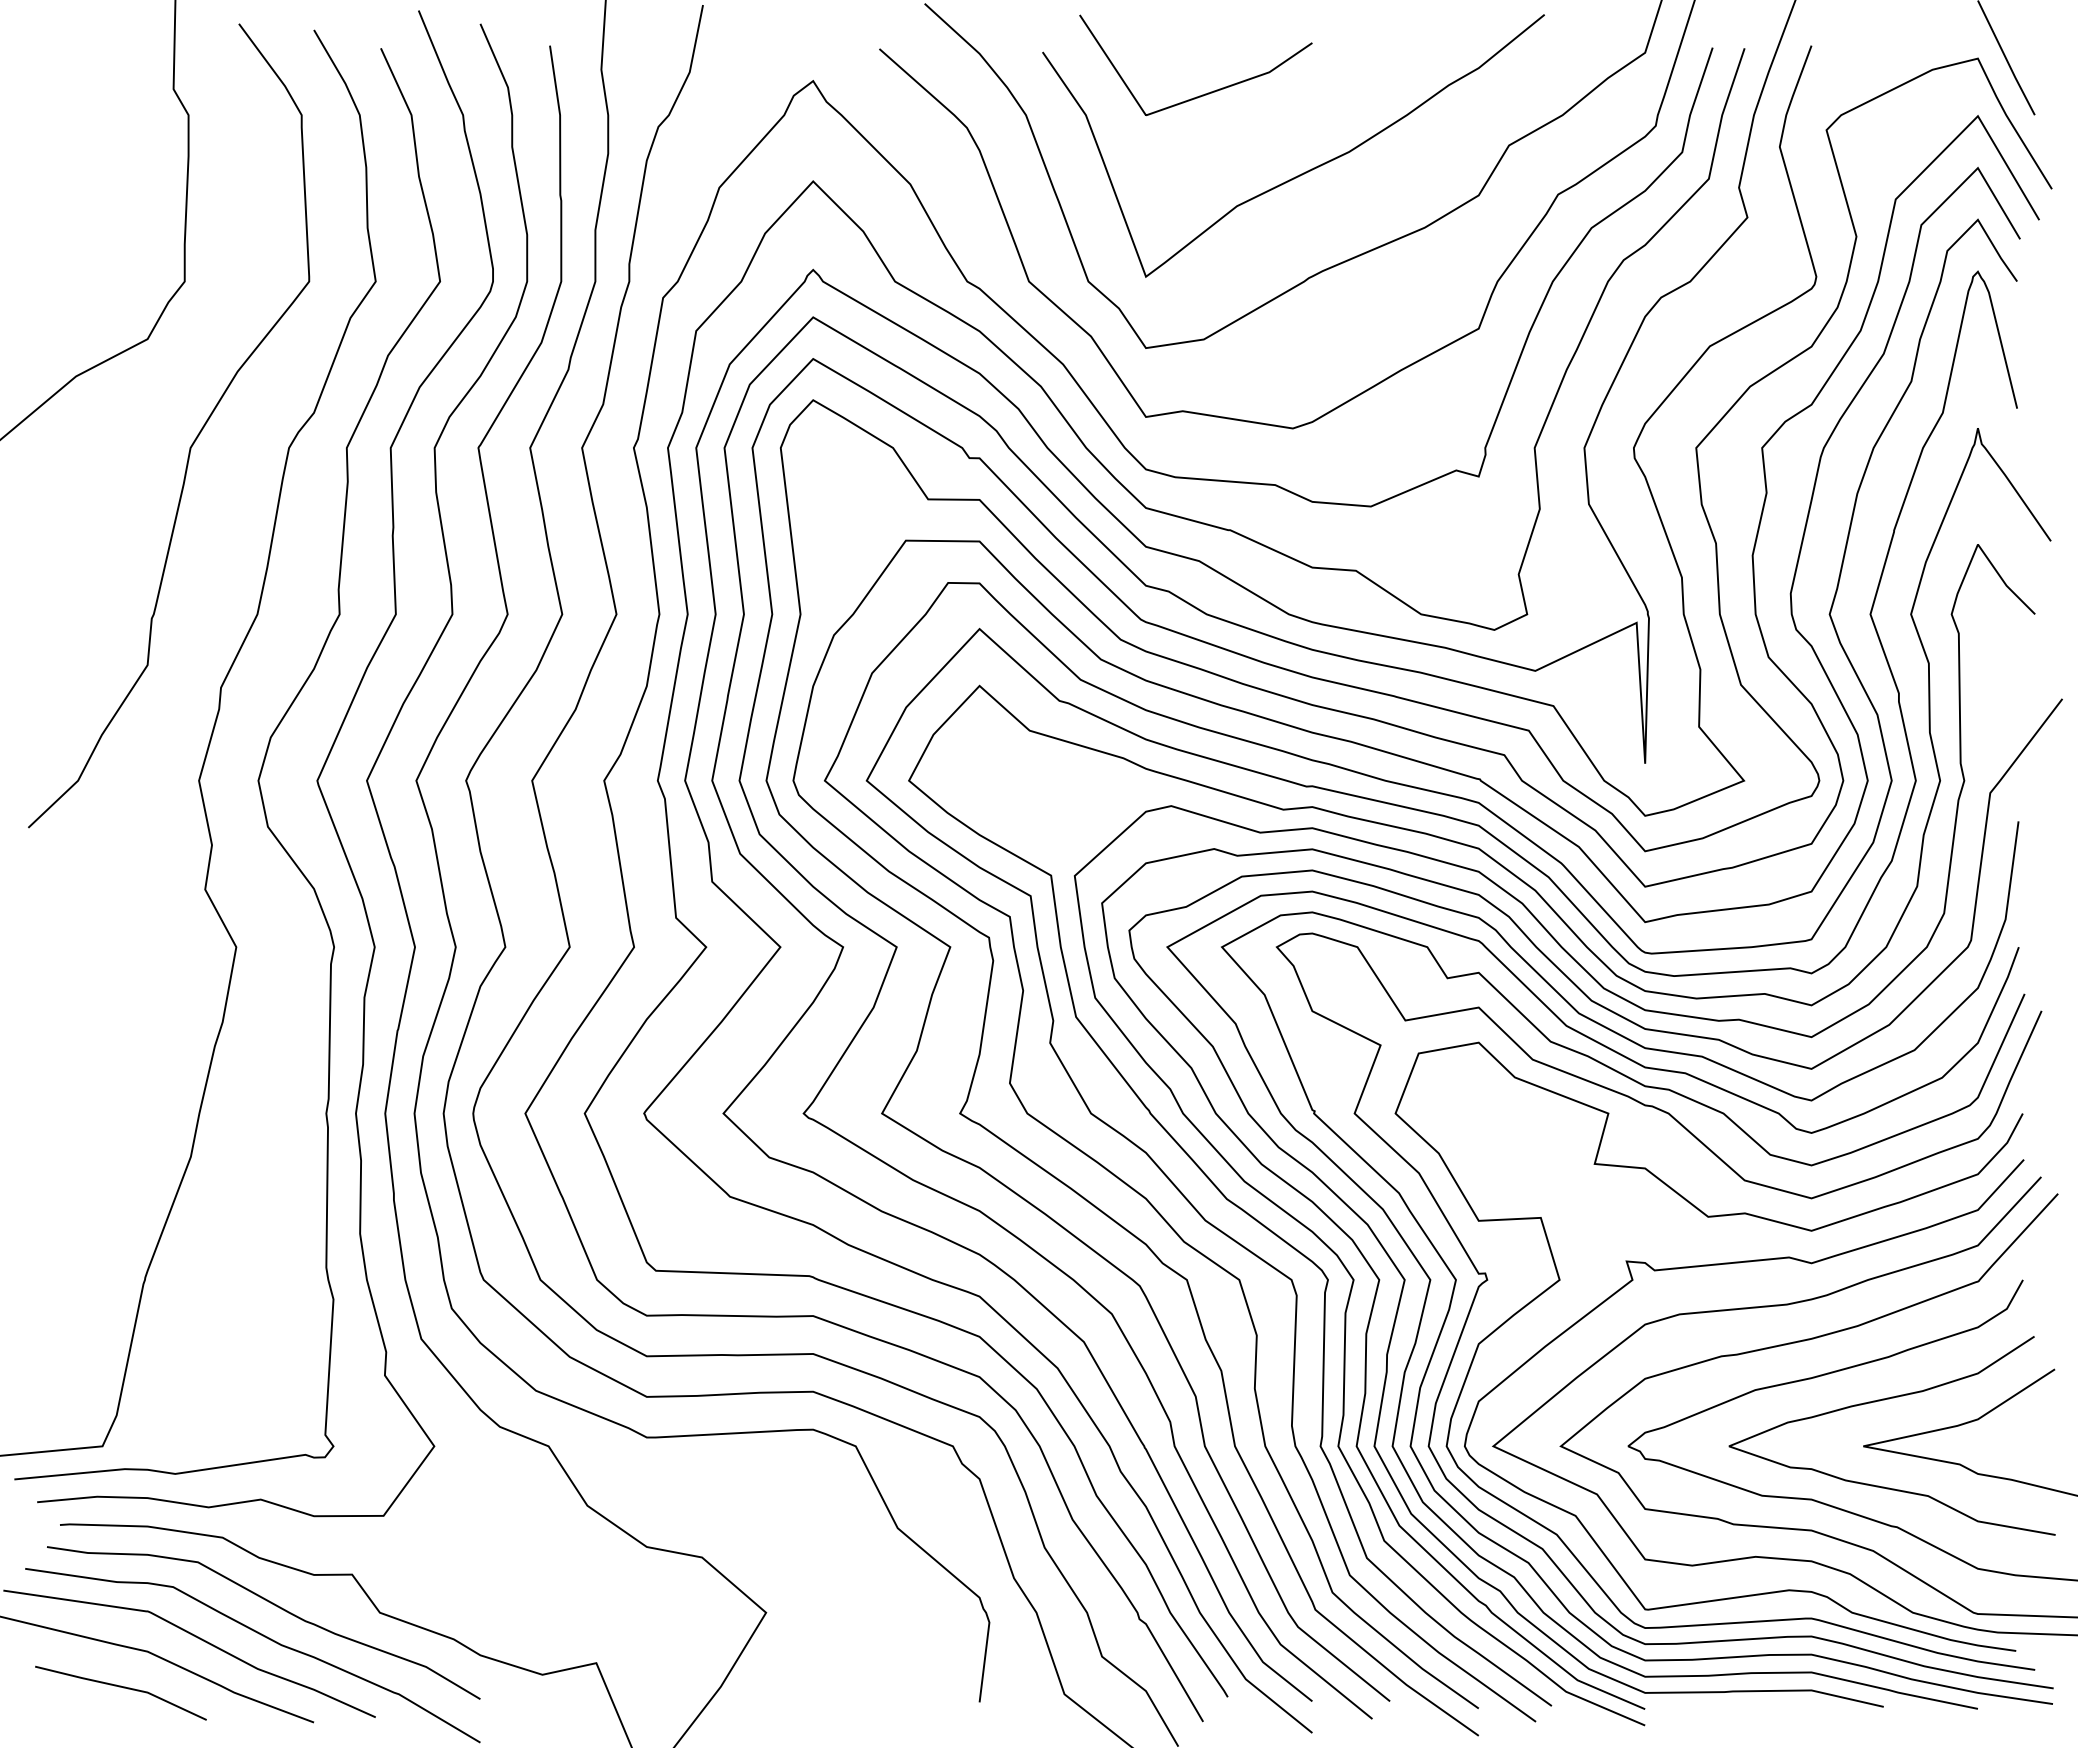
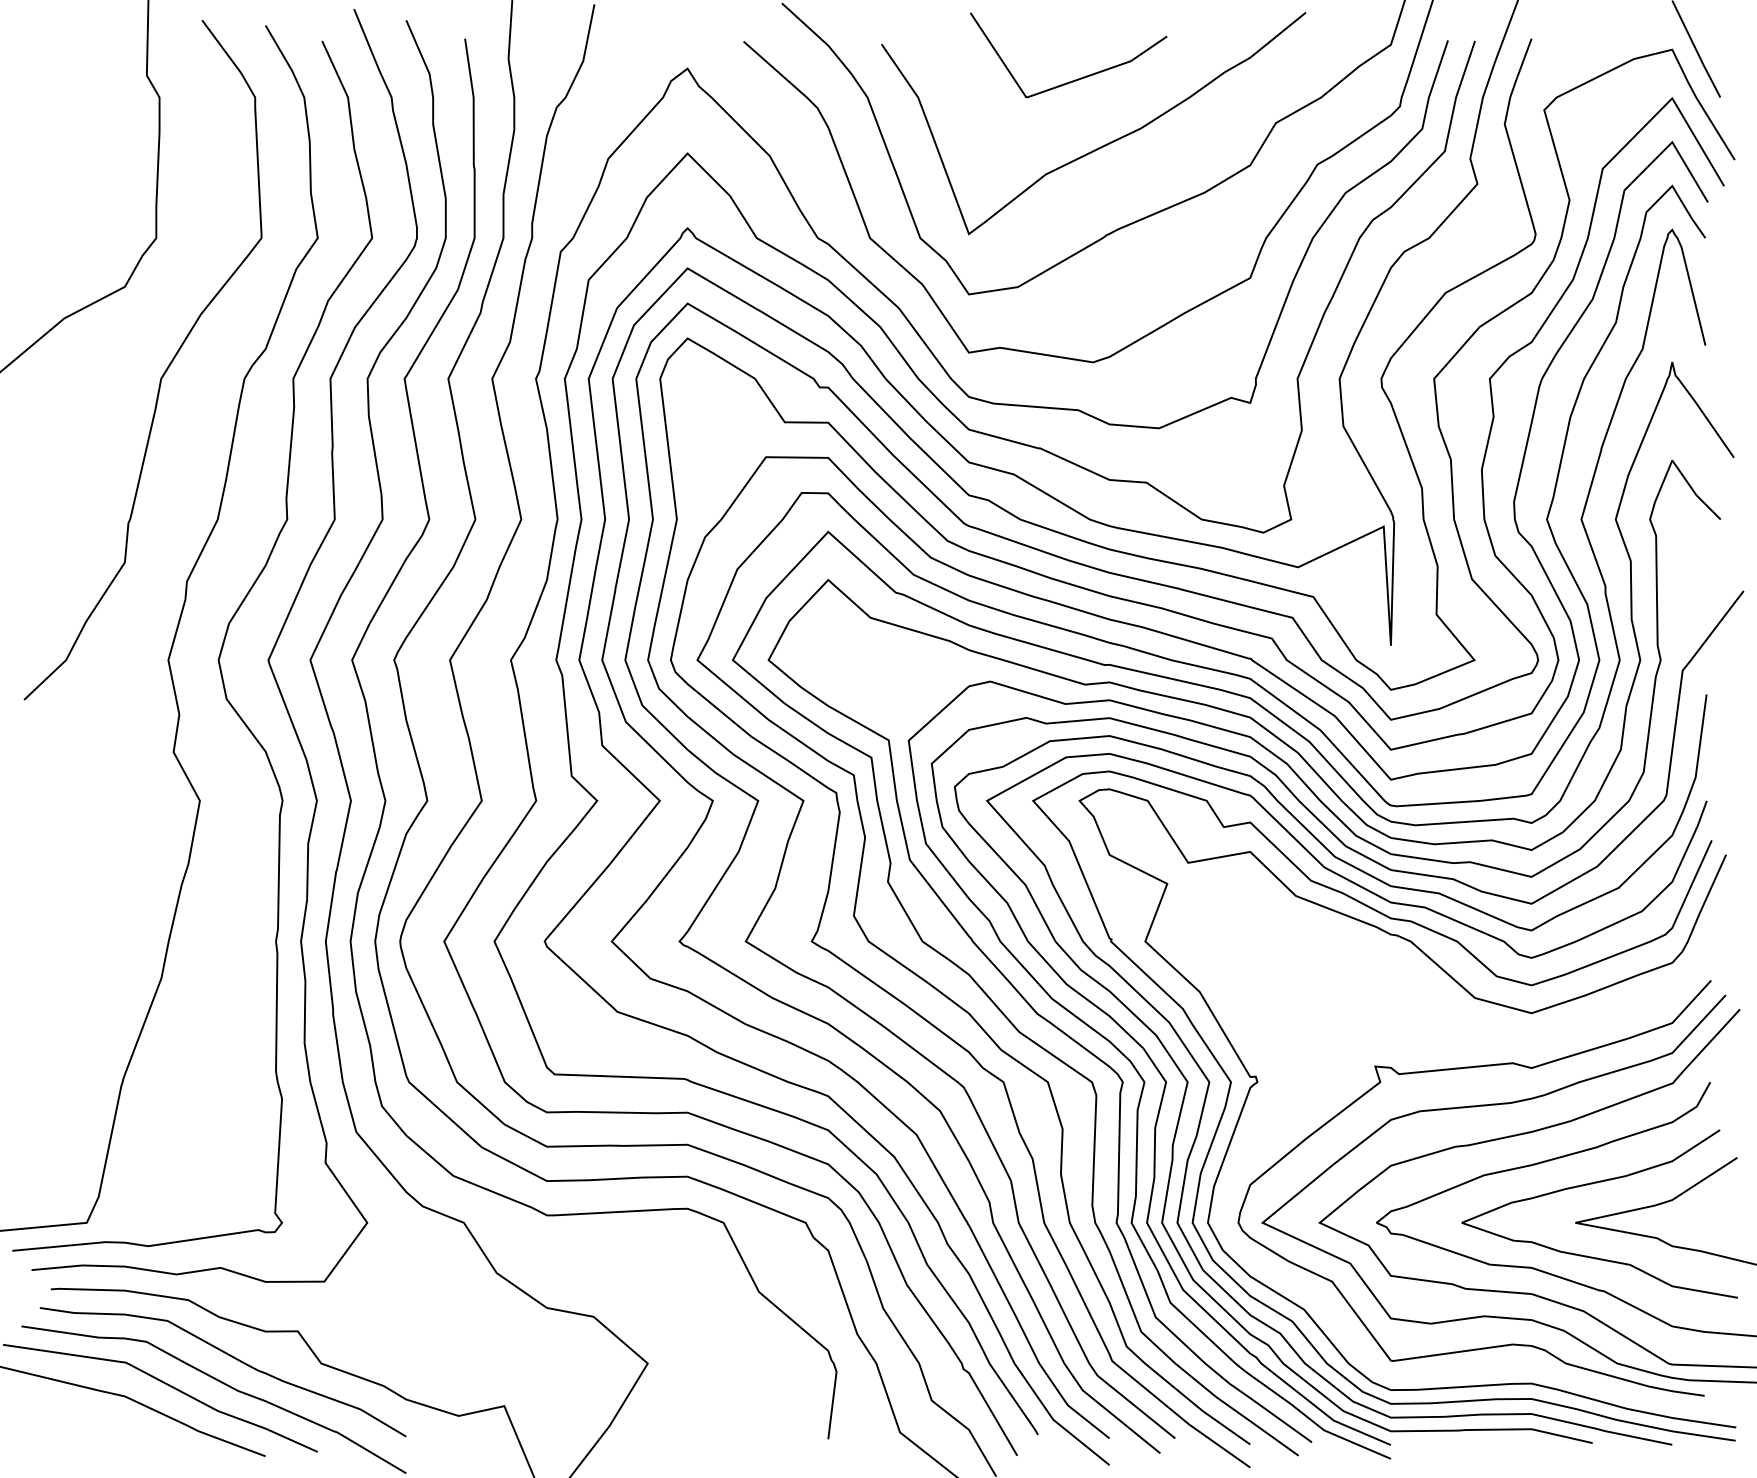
curve: (1205, 93) -> (1076, 79), moved
curve: (1714, 1217) -> (1449, 1029), removed
line: (120, 1687) -> (102, 1426), removed

